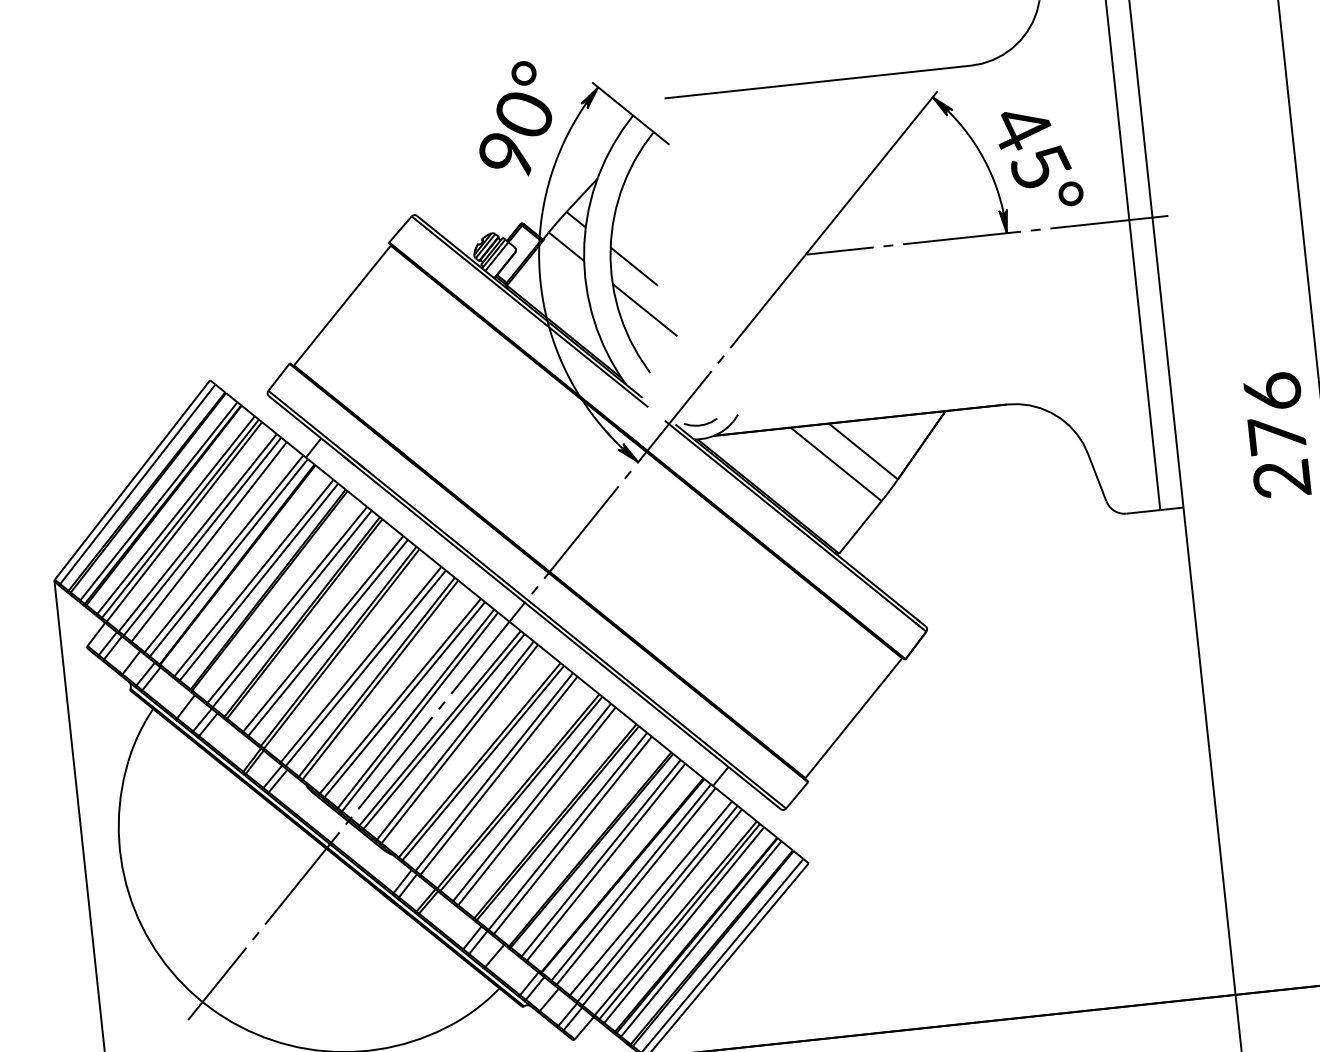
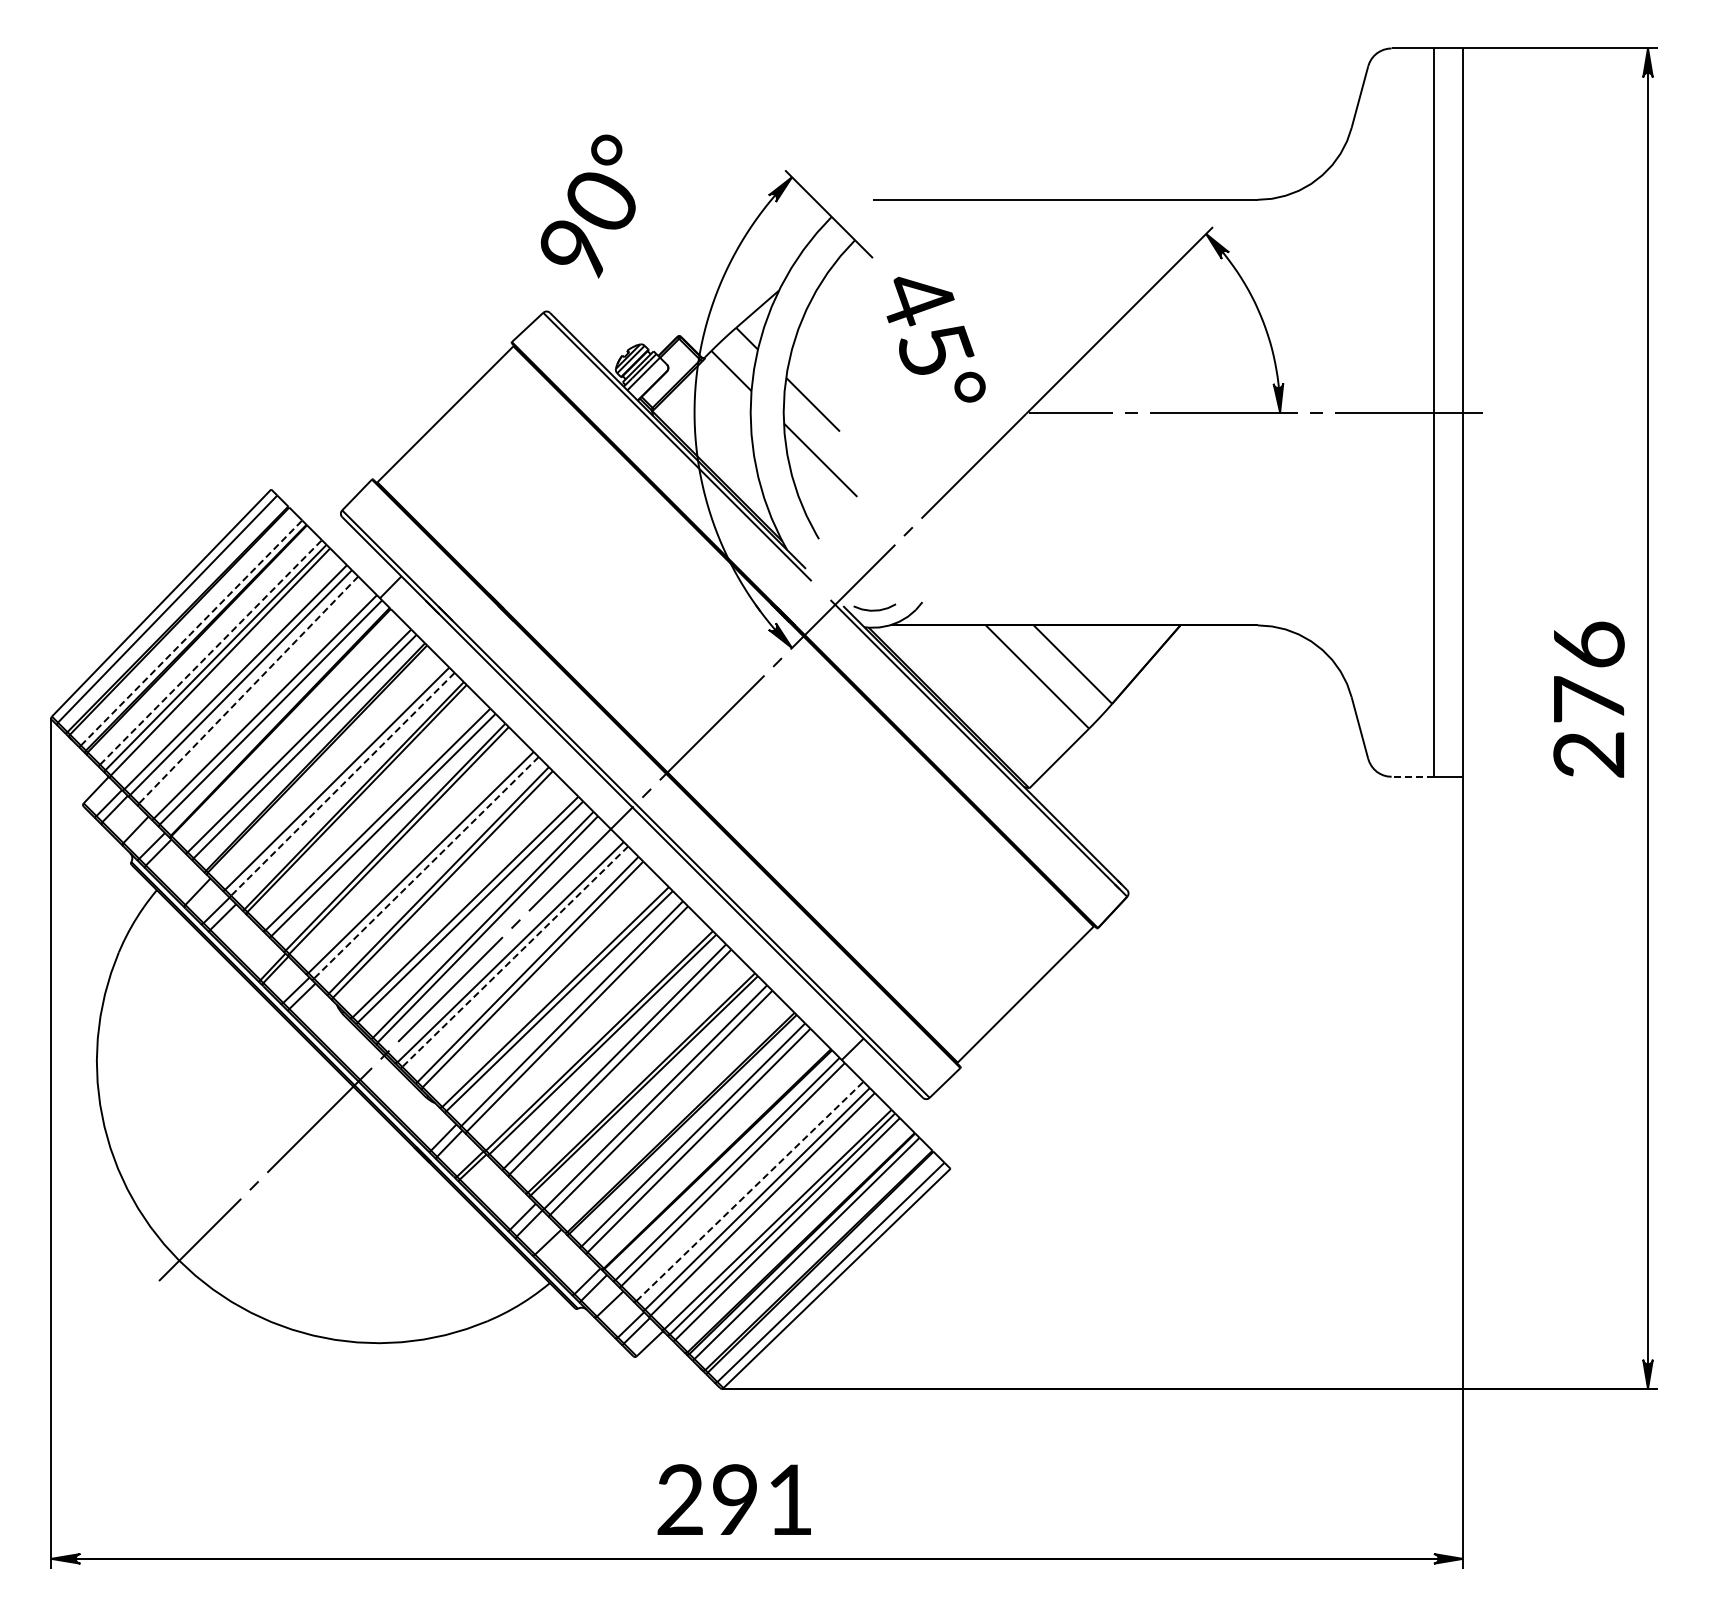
text: (513, 119) -> (587, 206), moved
text: (1039, 158) -> (935, 339), moved
line: (158, 501) -> (190, 633), solid -> dashed
line: (1143, 511) -> (1412, 776), solid -> dashed
line: (175, 516) -> (210, 653), solid -> dashed
line: (209, 542) -> (248, 690), solid -> dashed
line: (292, 609) -> (342, 785), solid -> dashed
line: (365, 668) -> (425, 868), solid -> dashed
line: (443, 732) -> (514, 957), solid -> dashed
line: (651, 898) -> (750, 1191), solid -> dashed

